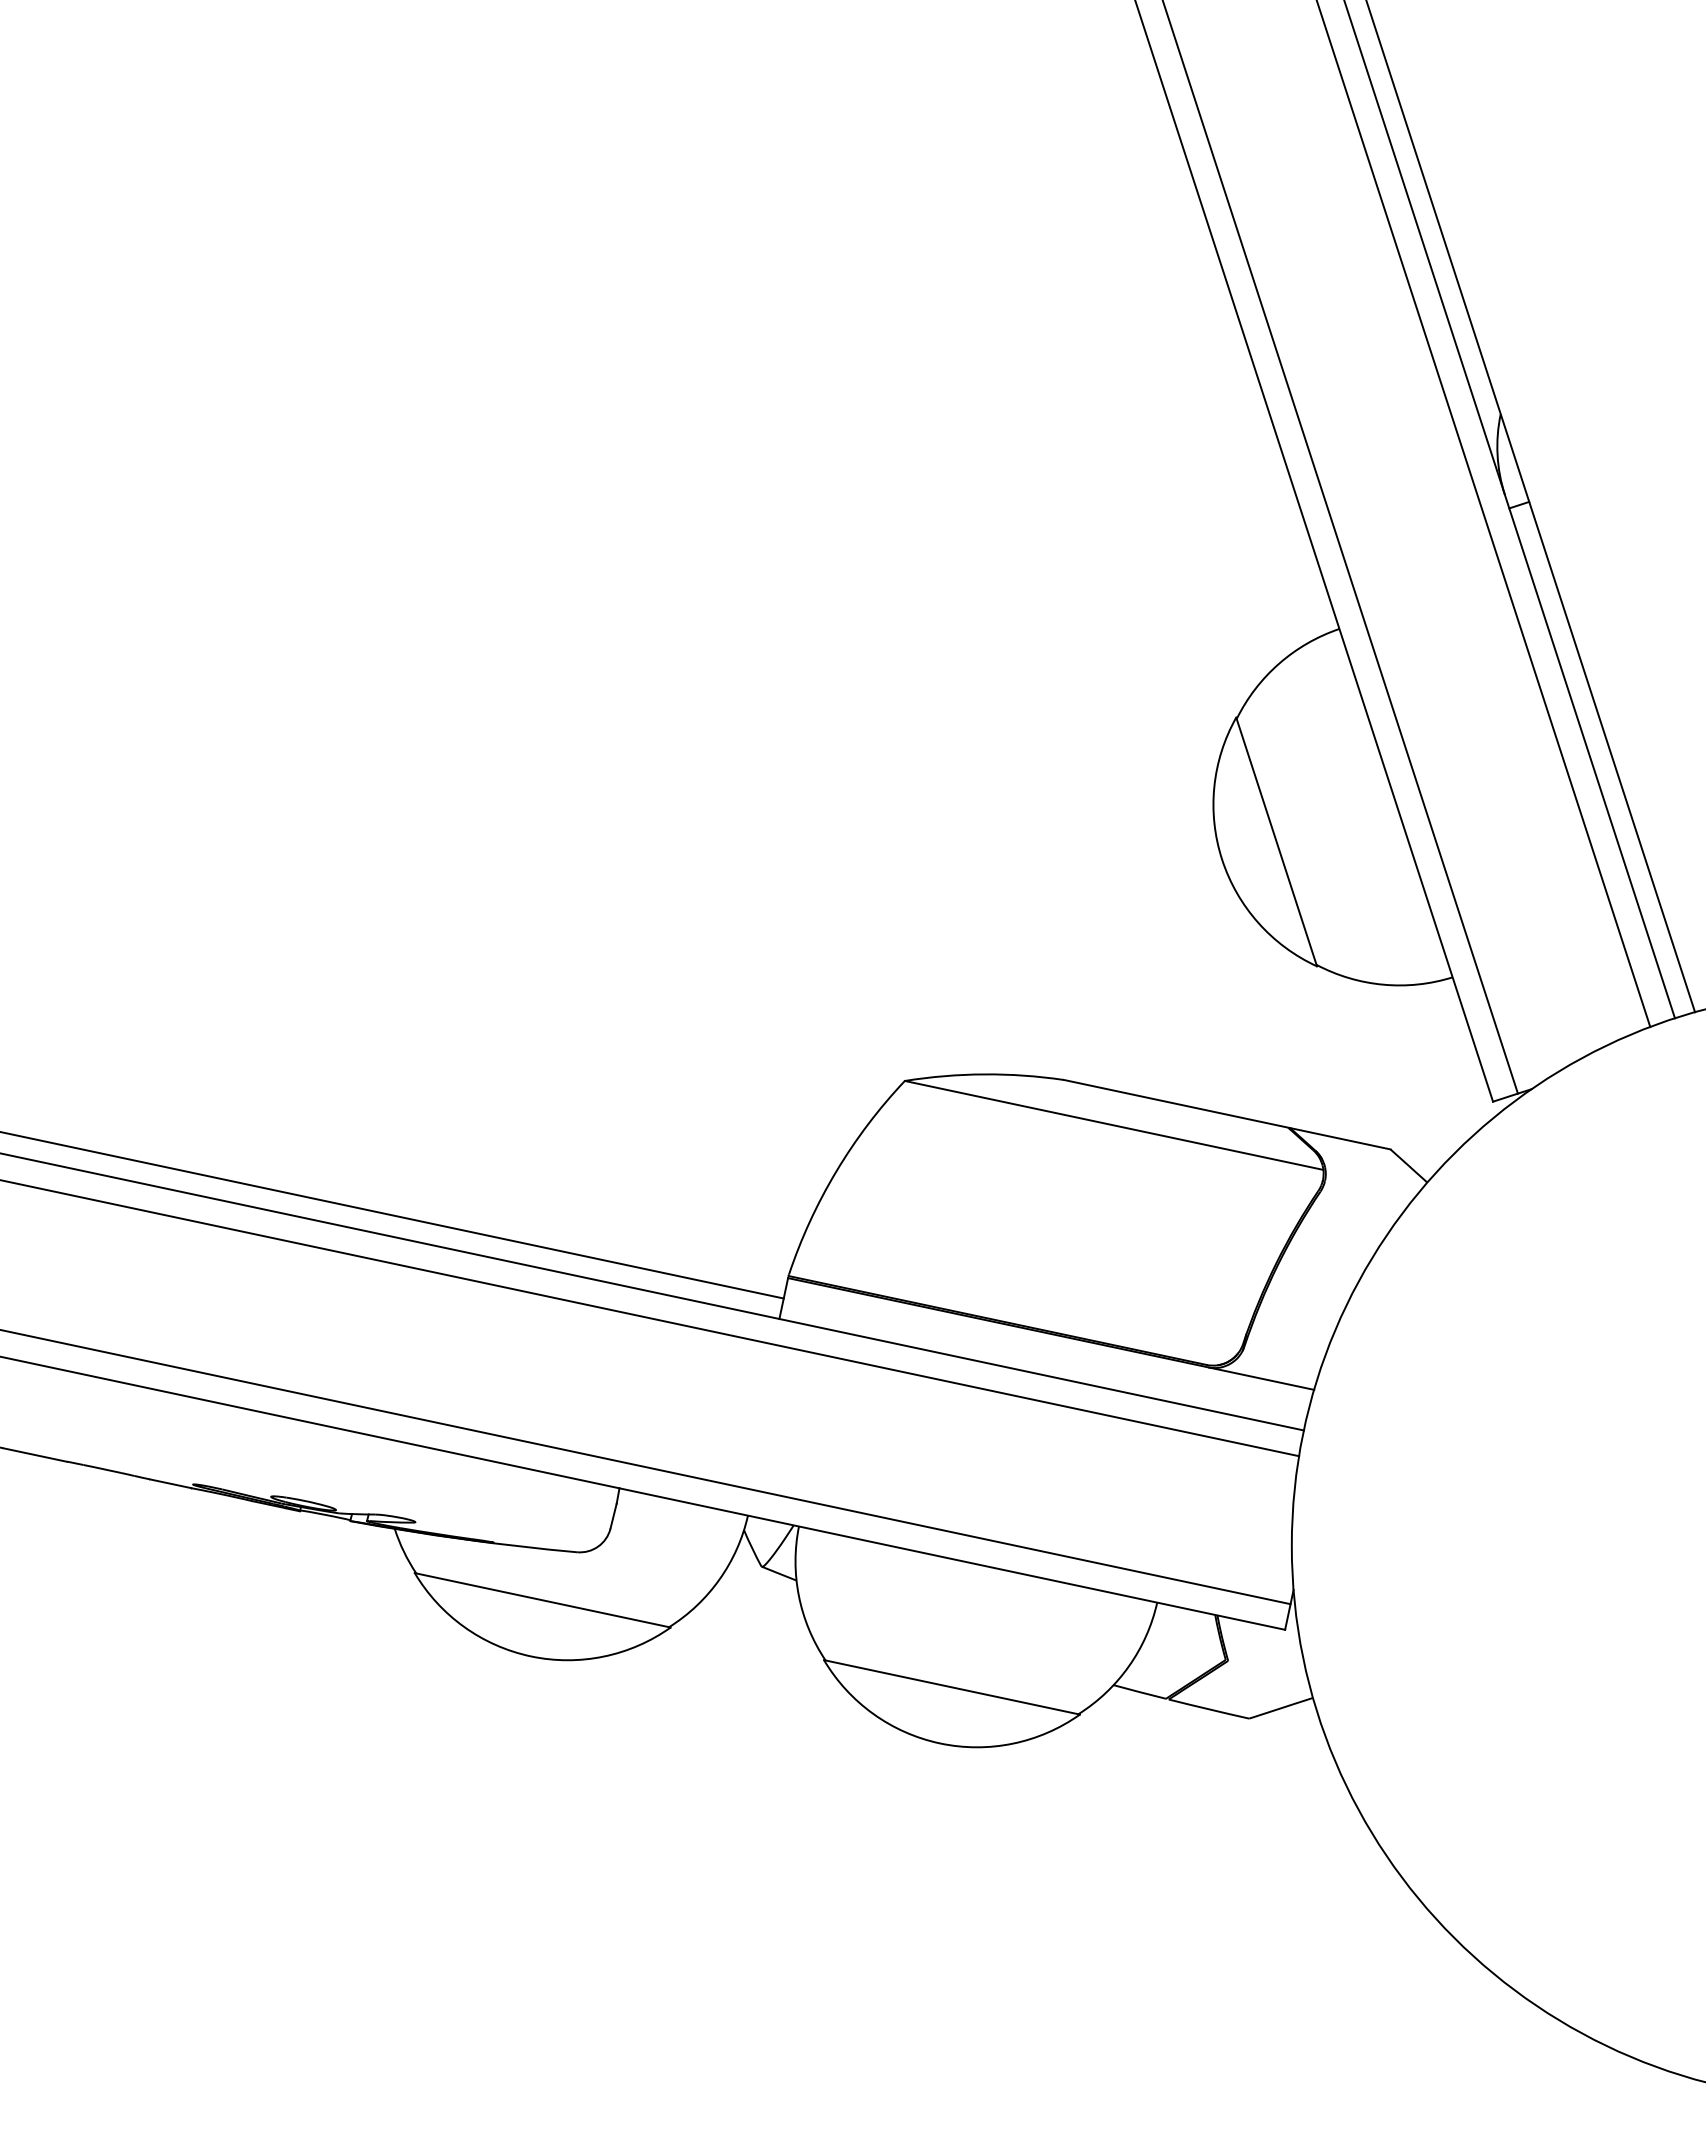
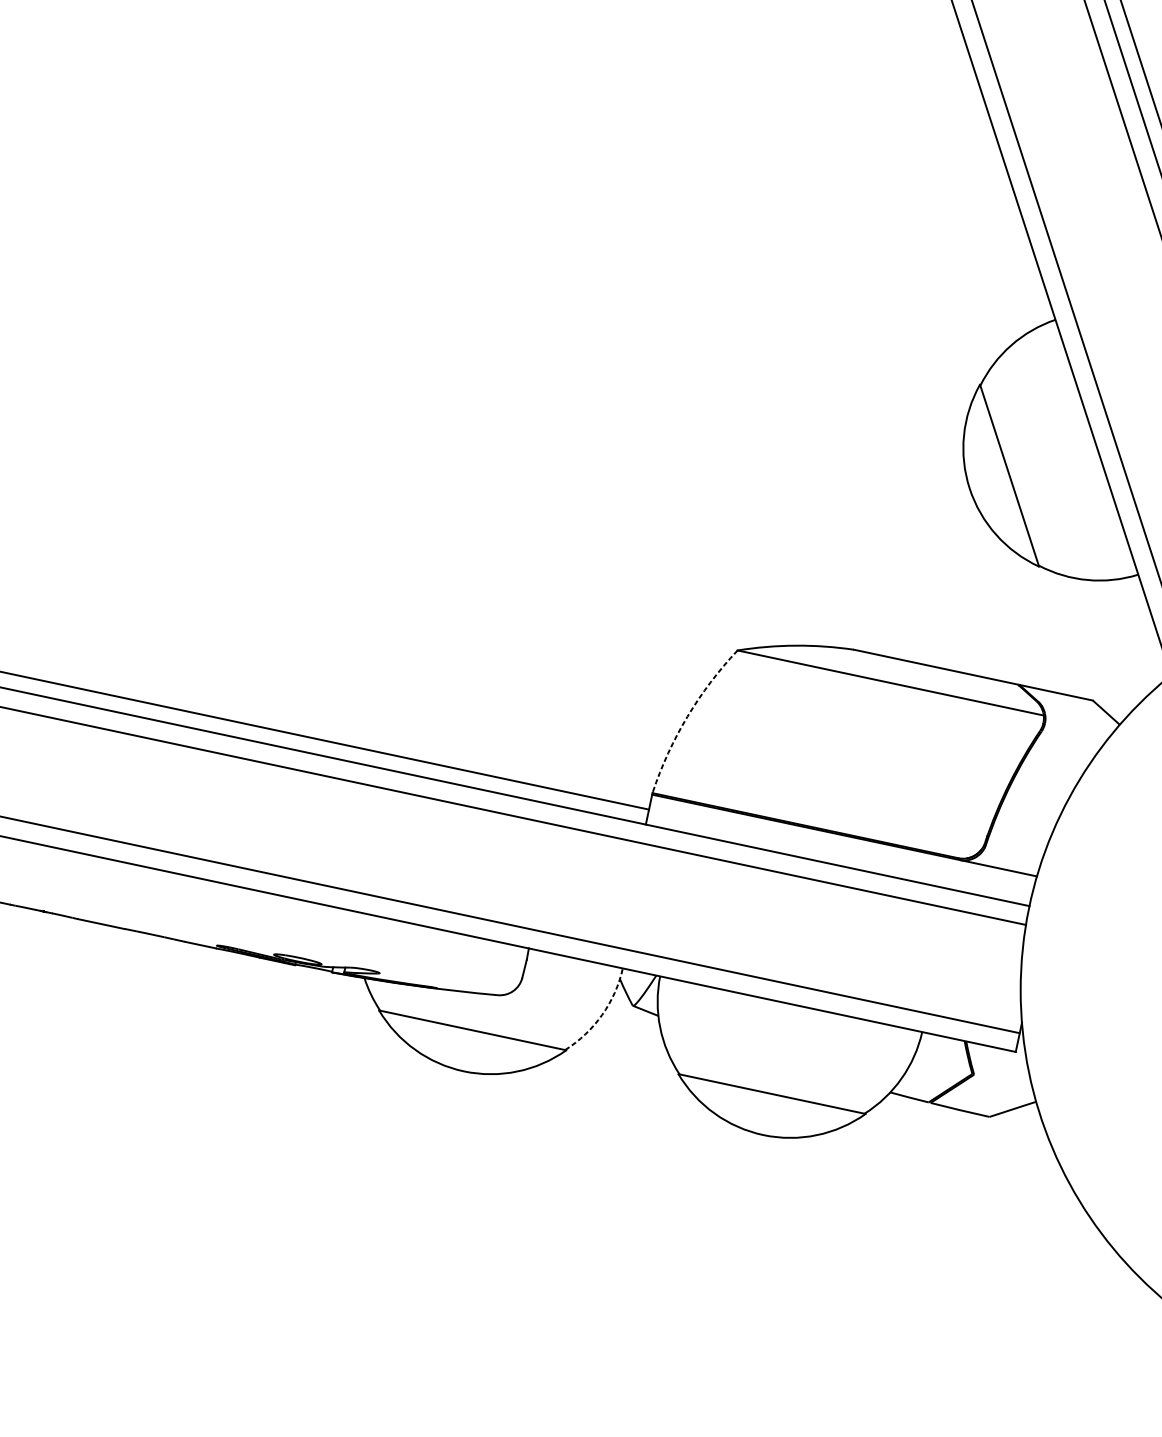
arc: (836, 1171) -> (687, 716), solid -> dashed
arc: (719, 1579) -> (602, 1015), solid -> dashed

